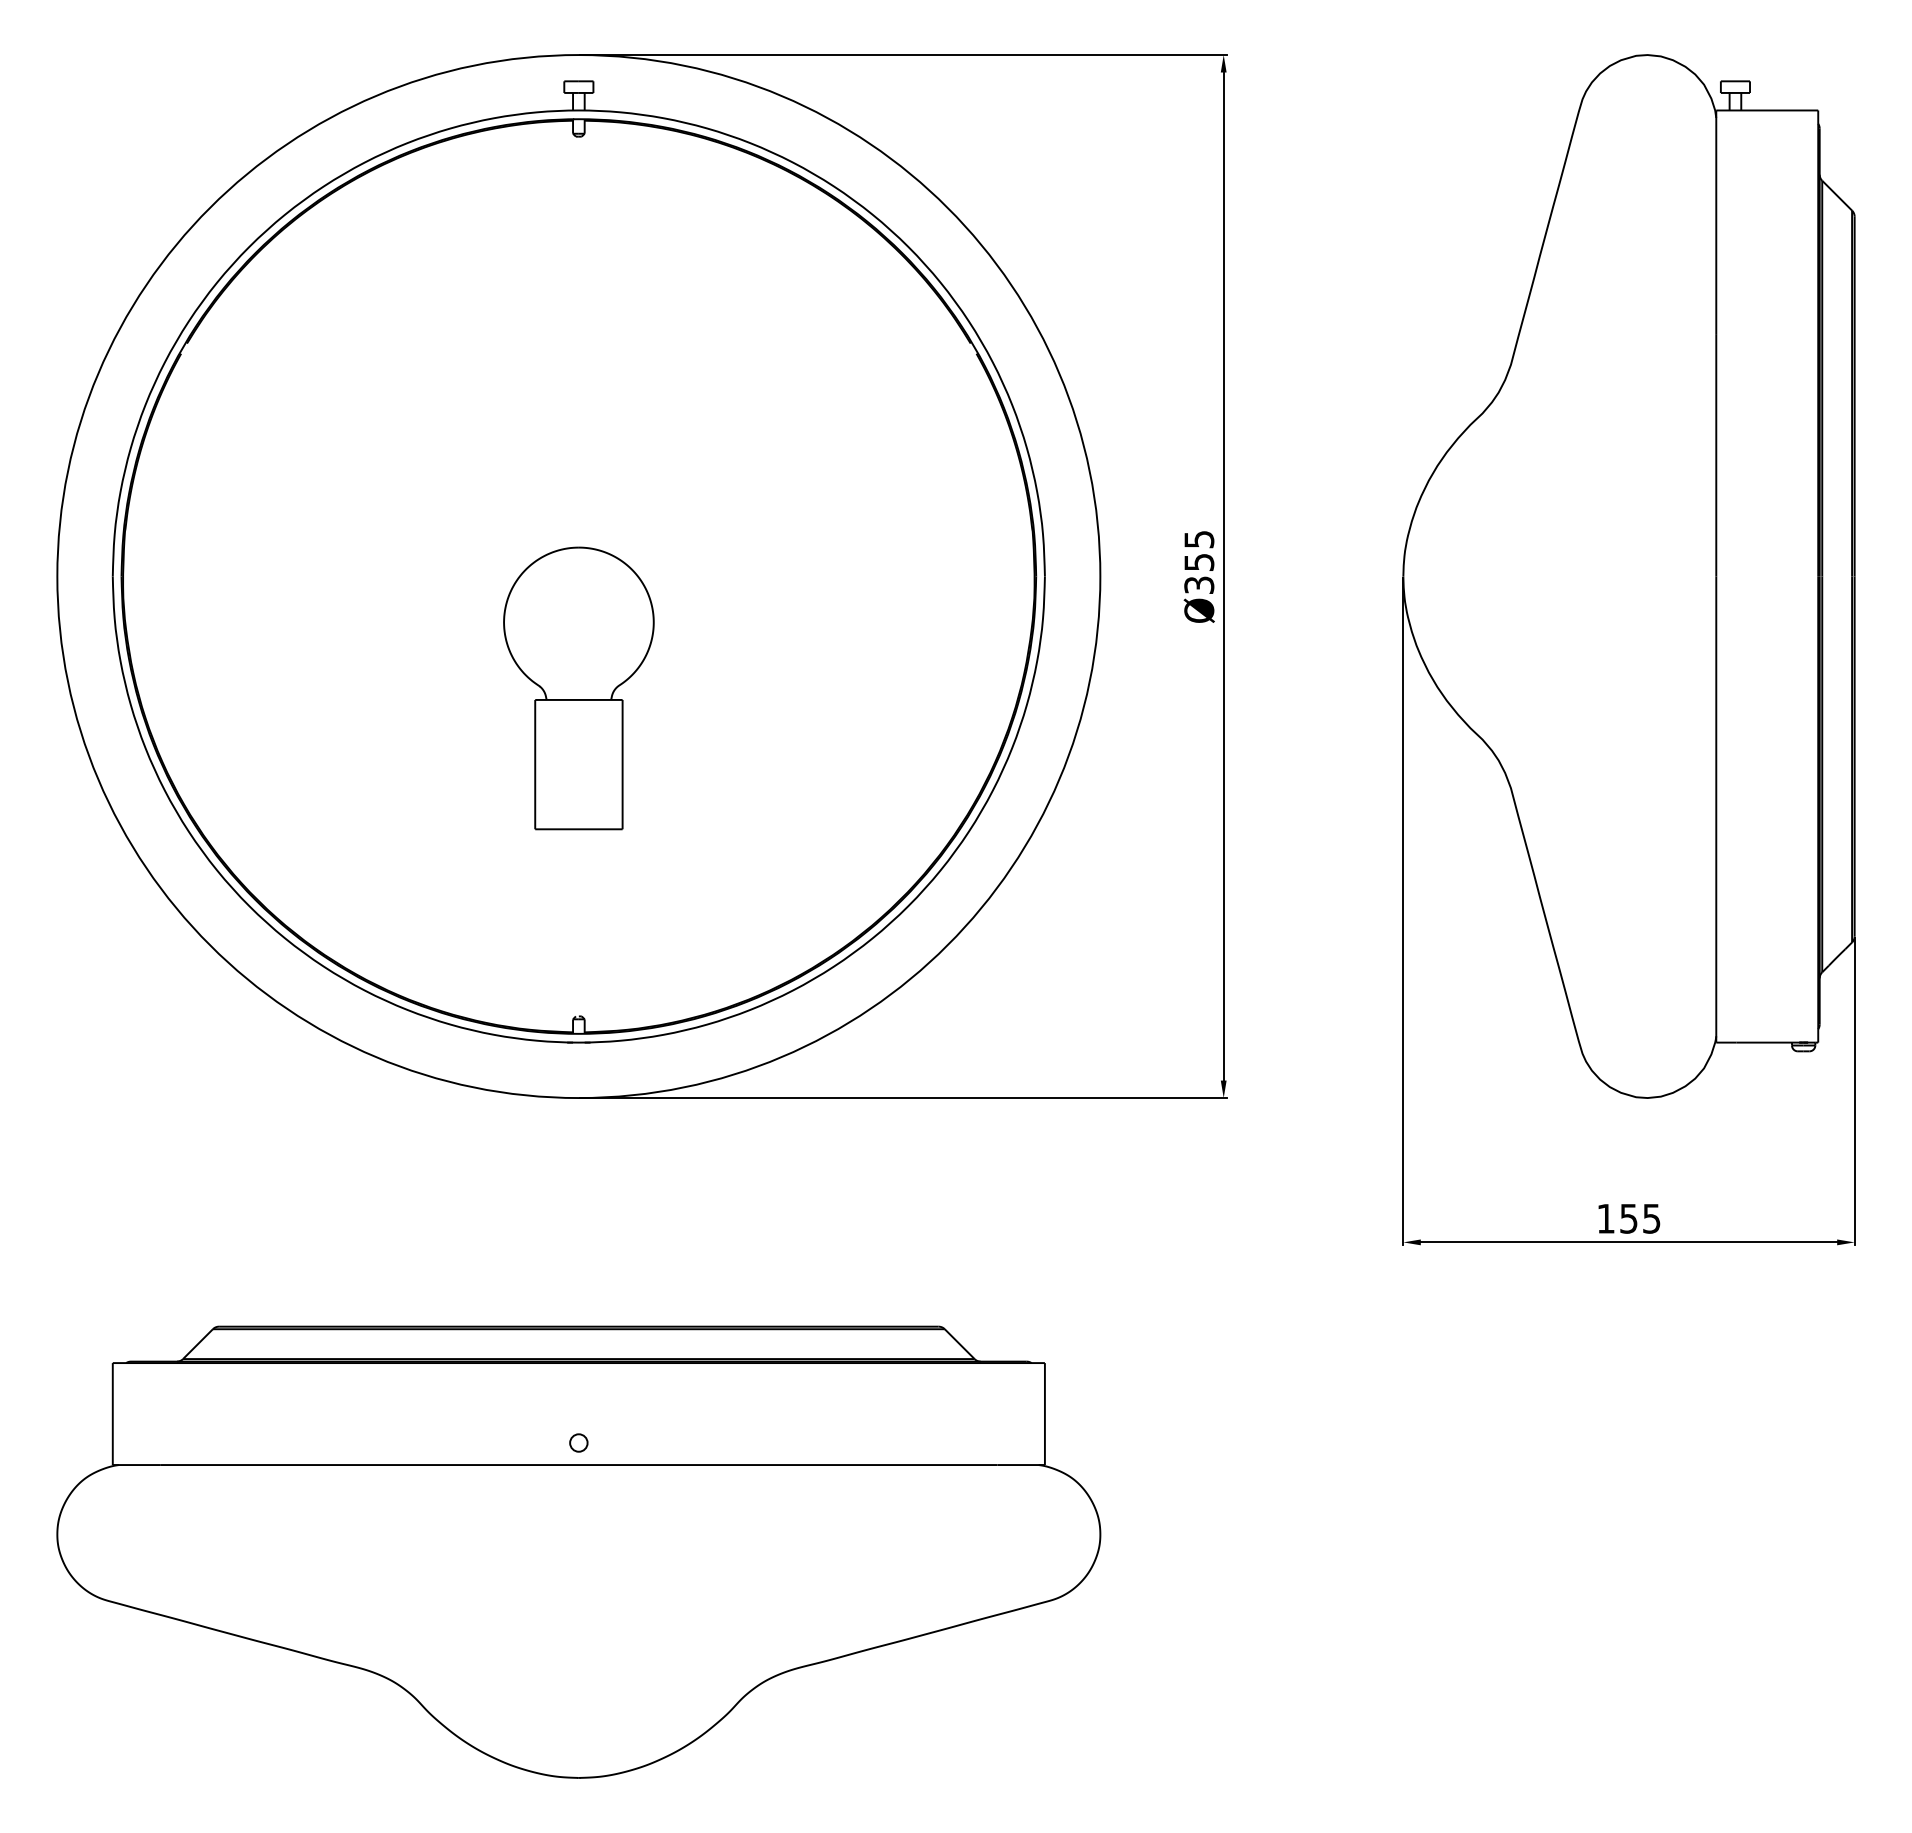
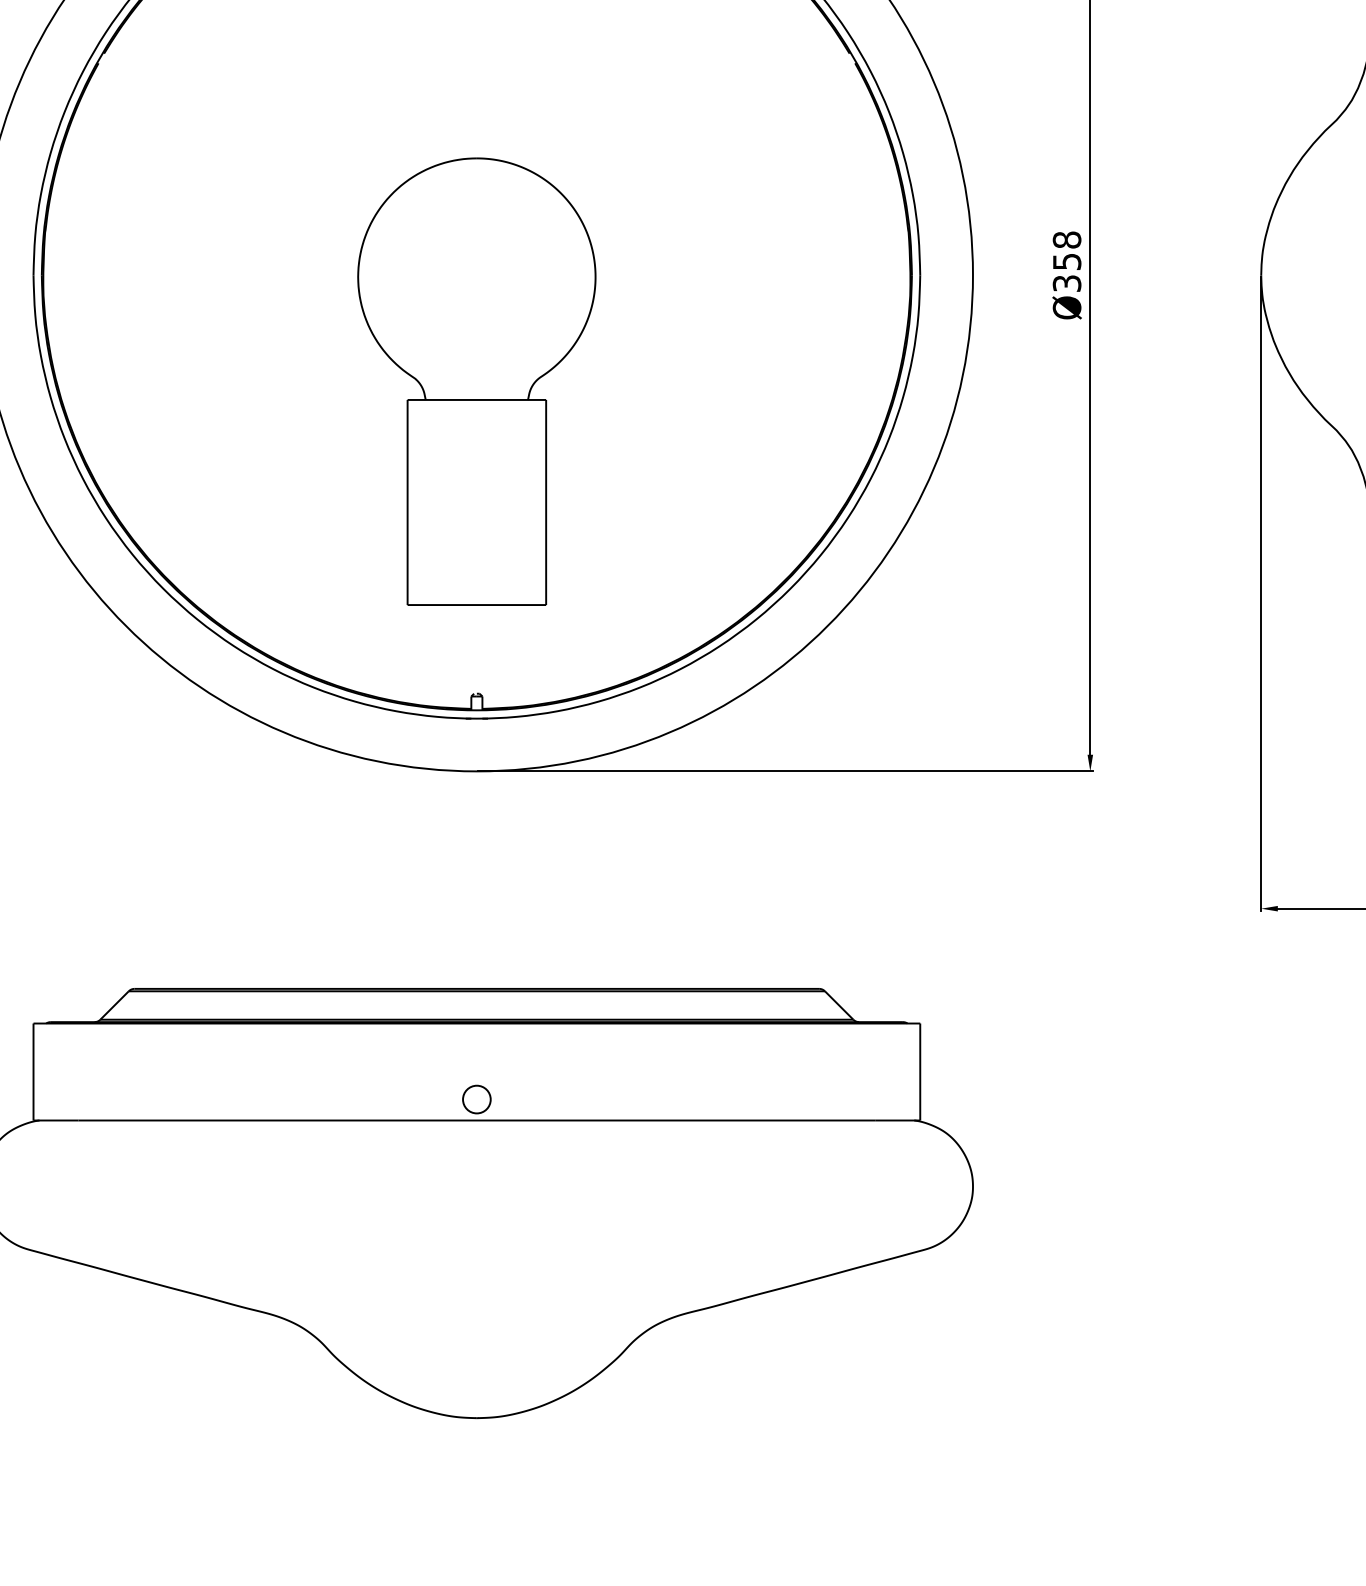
text: (1199, 539) -> (1067, 240), Ø355 -> Ø358
part: (578, 688) -> (476, 381), size x1.67
circle: (578, 1442) -> (476, 1099), size x1.67

